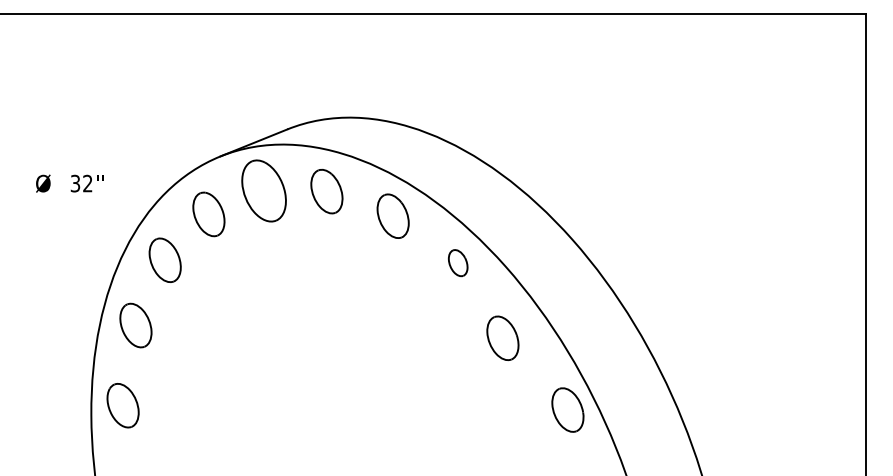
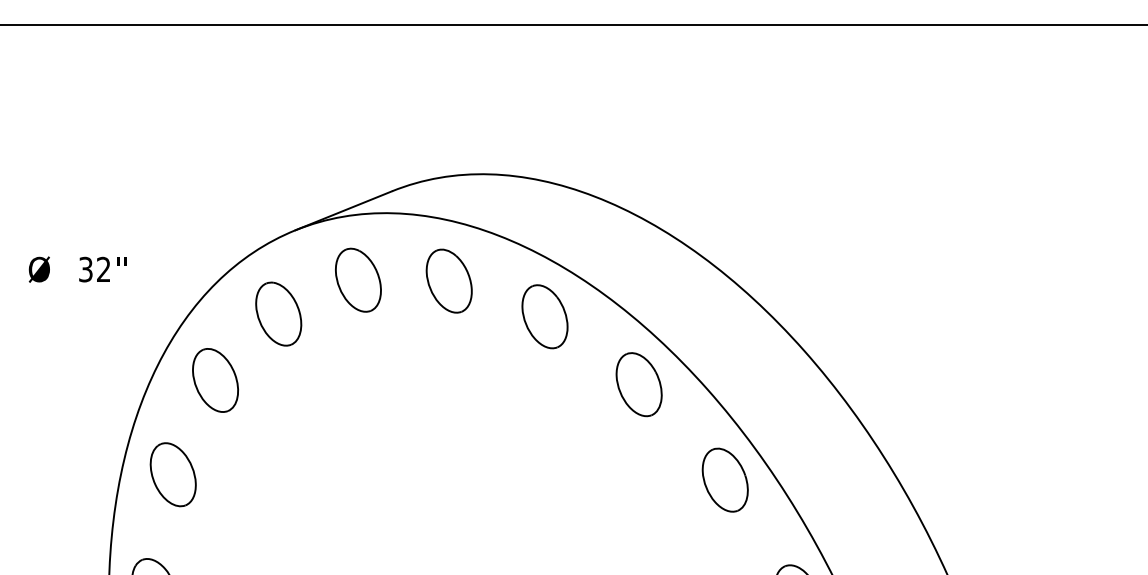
part: (263, 190) -> (357, 279), size x0.71
part: (457, 262) -> (637, 383), size x1.67
part: (502, 337) -> (724, 478), moved

